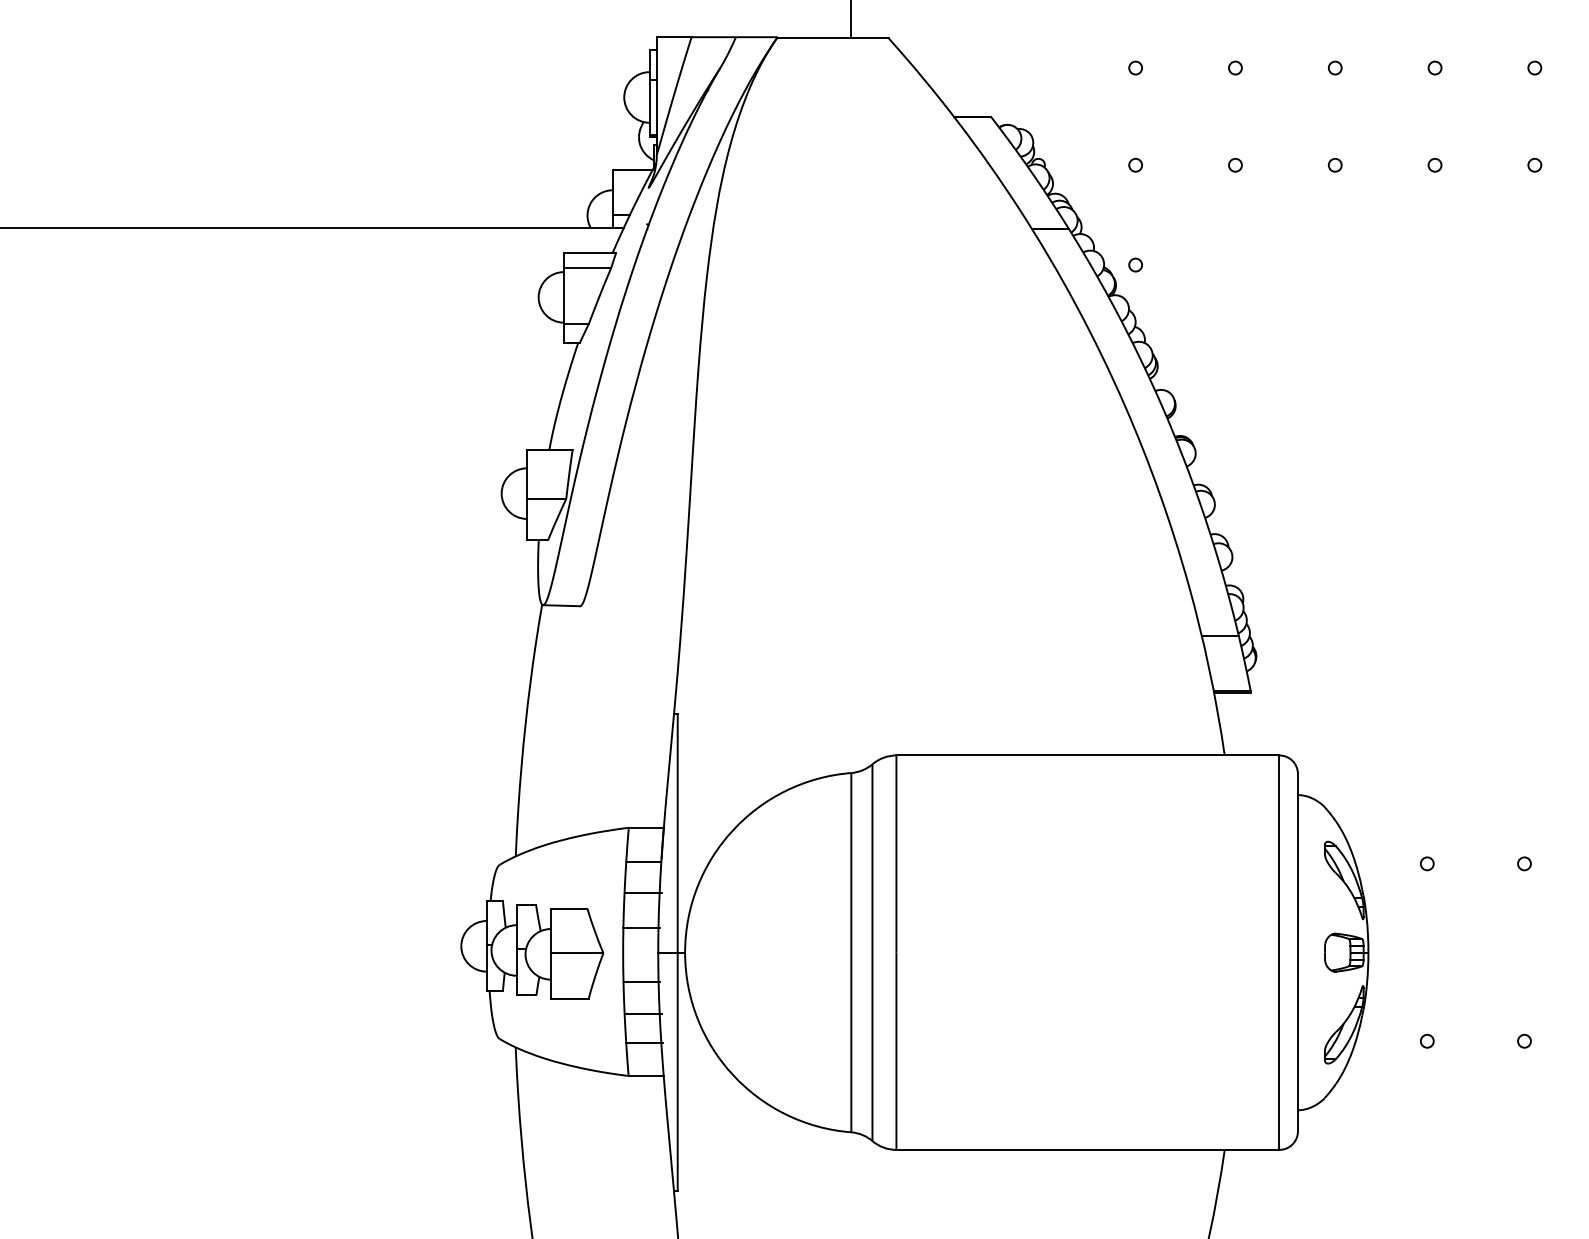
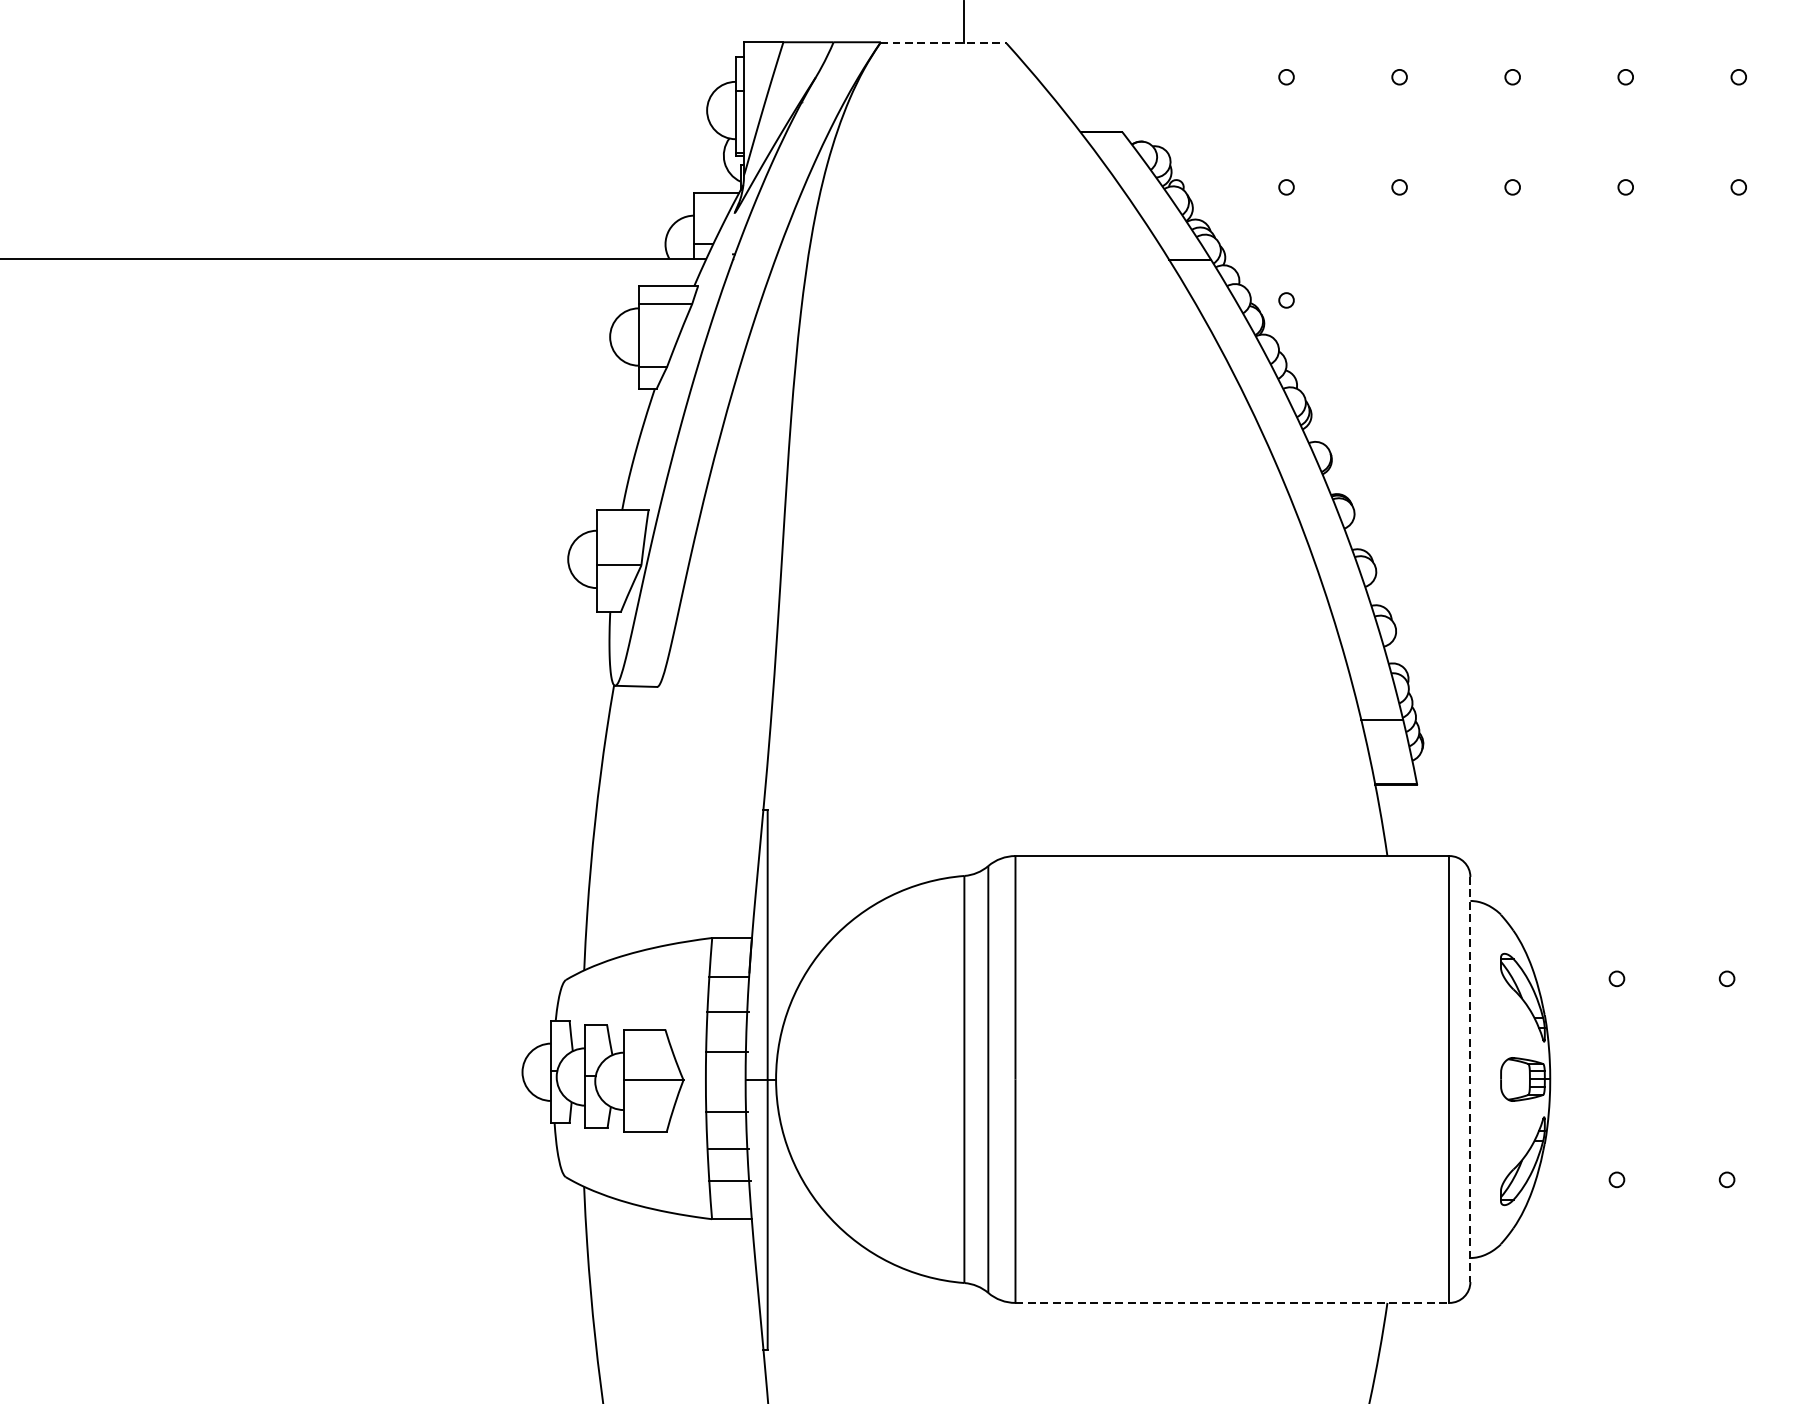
line: (832, 38) -> (943, 43), solid -> dashed
line: (1297, 952) -> (1469, 1079), solid -> dashed
line: (1087, 1149) -> (1231, 1302), solid -> dashed

